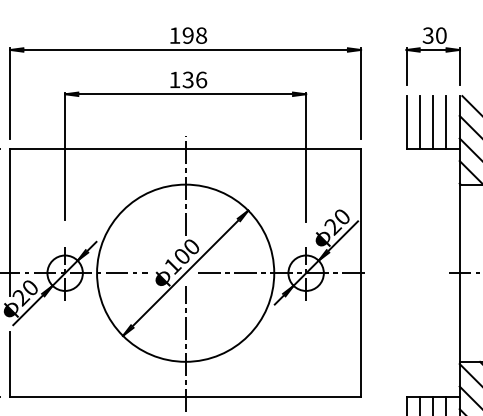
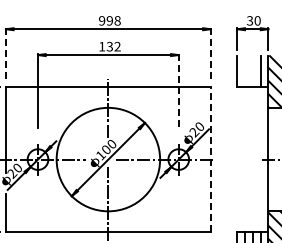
text: (175, 35) -> (102, 20), 198 -> 998
text: (201, 79) -> (117, 46), 136 -> 132
line: (9, 94) -> (5, 55), solid -> dashed
line: (360, 94) -> (210, 55), solid -> dashed
line: (420, 122) -> (245, 71), removed
line: (432, 122) -> (252, 71), removed
line: (305, 156) -> (178, 91), solid -> dashed
line: (360, 273) -> (210, 159), solid -> dashed

